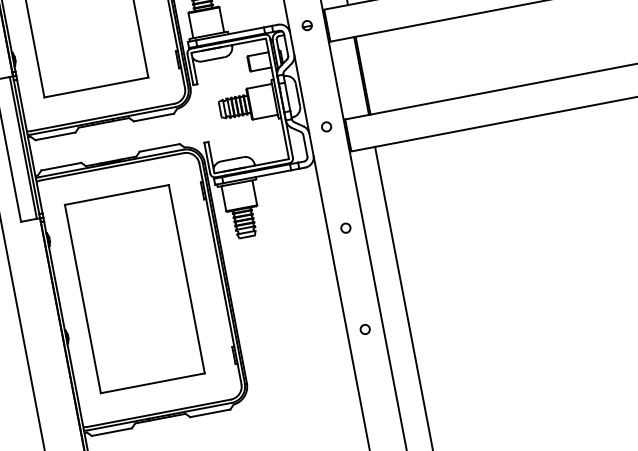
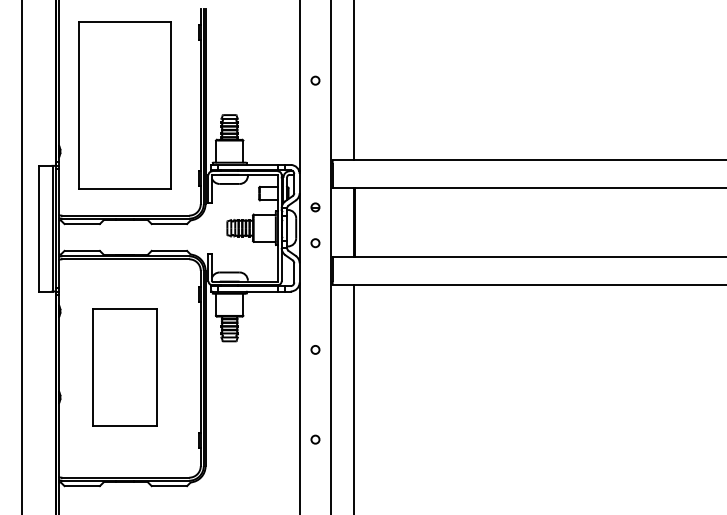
part: (307, 25) -> (315, 207), moved
circle: (326, 127) -> (315, 243), moved
part: (134, 289) -> (124, 367), size x0.7

